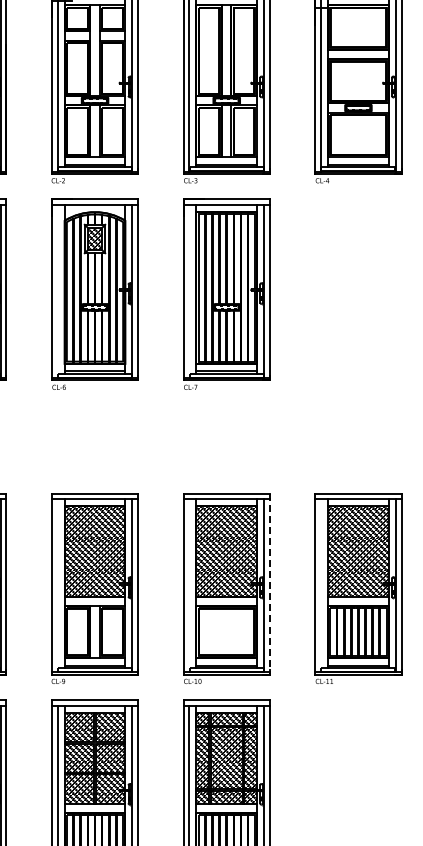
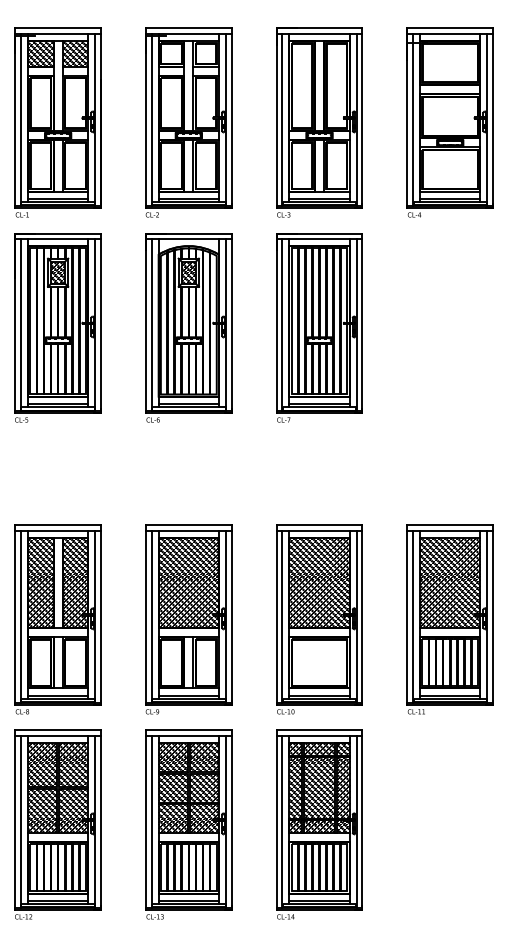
line: (57, 292) -> (151, 325), added
line: (189, 292) -> (282, 325), added
line: (270, 584) -> (362, 615), dashed -> solid
line: (57, 585) -> (151, 616), added
line: (189, 585) -> (282, 616), added
line: (321, 585) -> (413, 616), added

